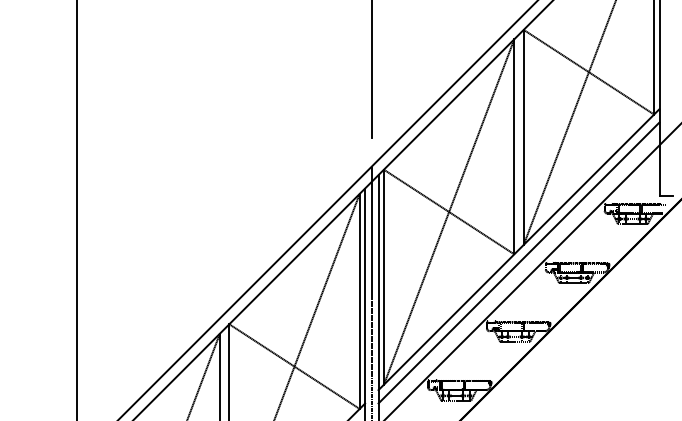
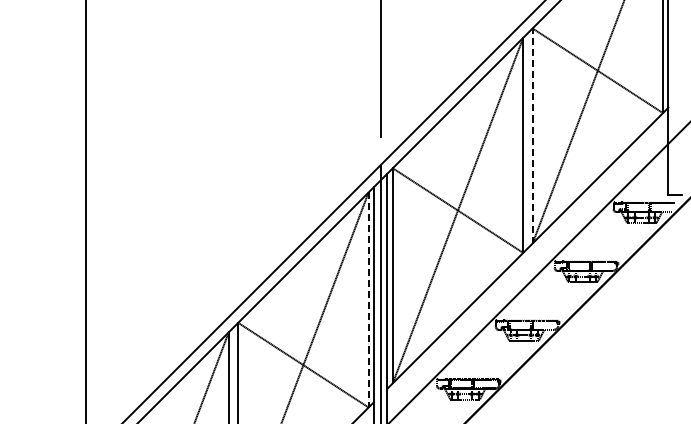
line: (523, 136) -> (532, 135), solid -> dashed
line: (518, 262) -> (527, 261), removed
line: (359, 301) -> (368, 300), solid -> dashed

